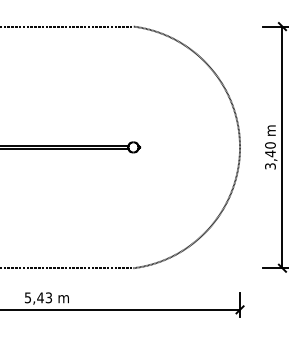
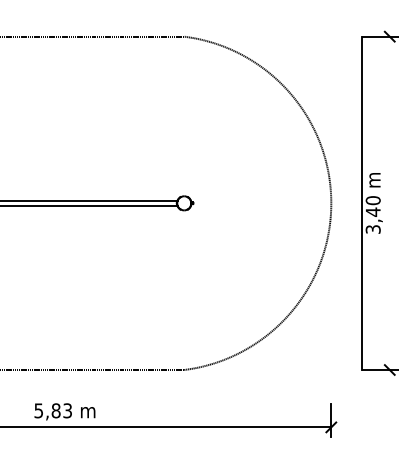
line: (282, 147) -> (362, 203), moved
text: (40, 297) -> (56, 410), 5,43 -> 5,83

